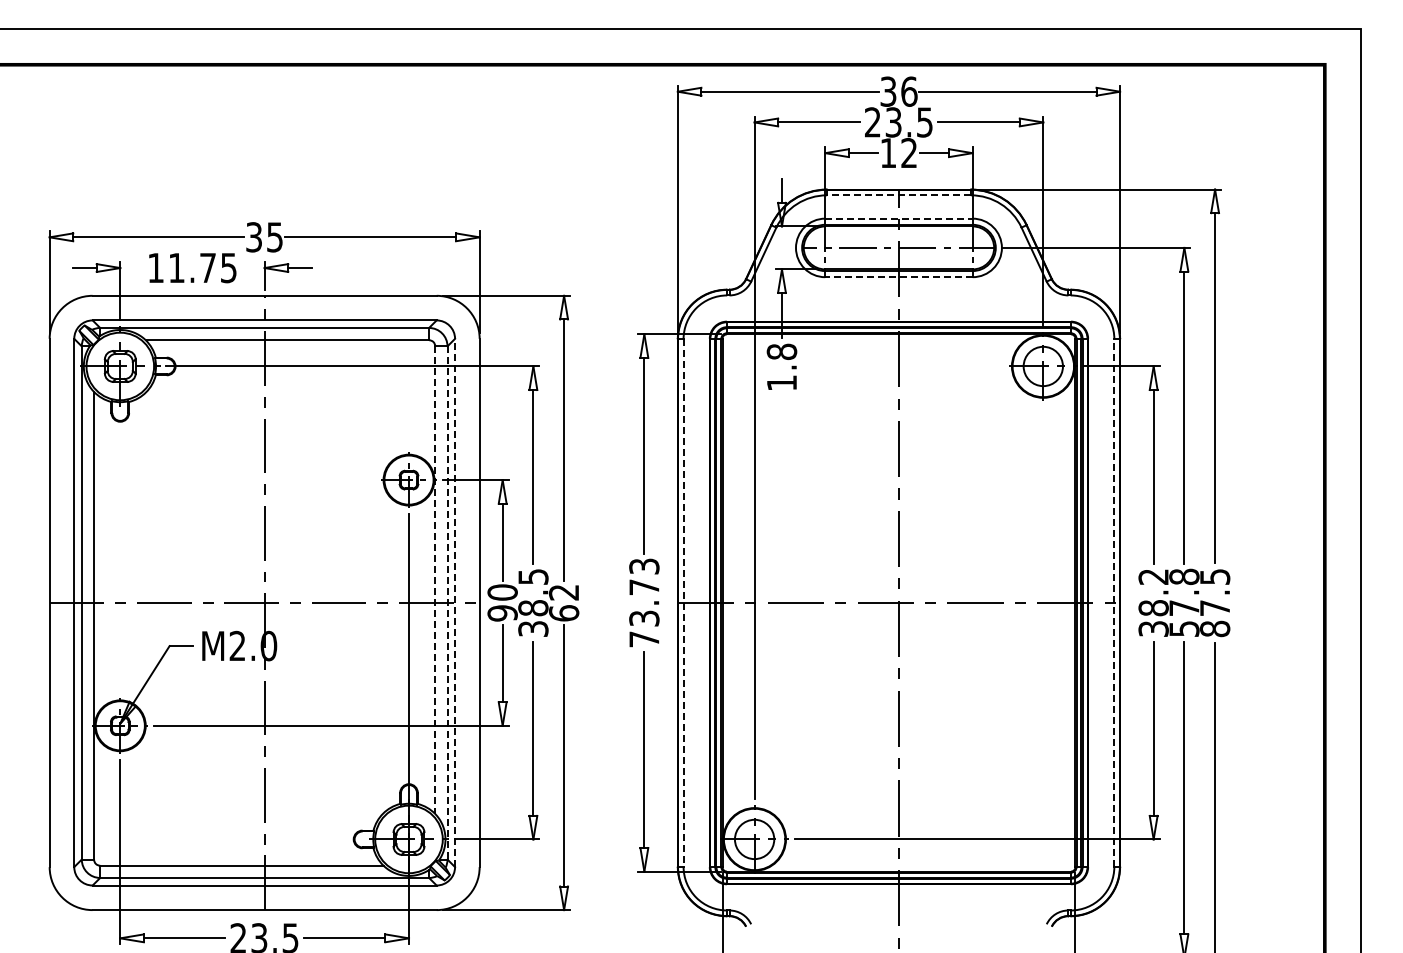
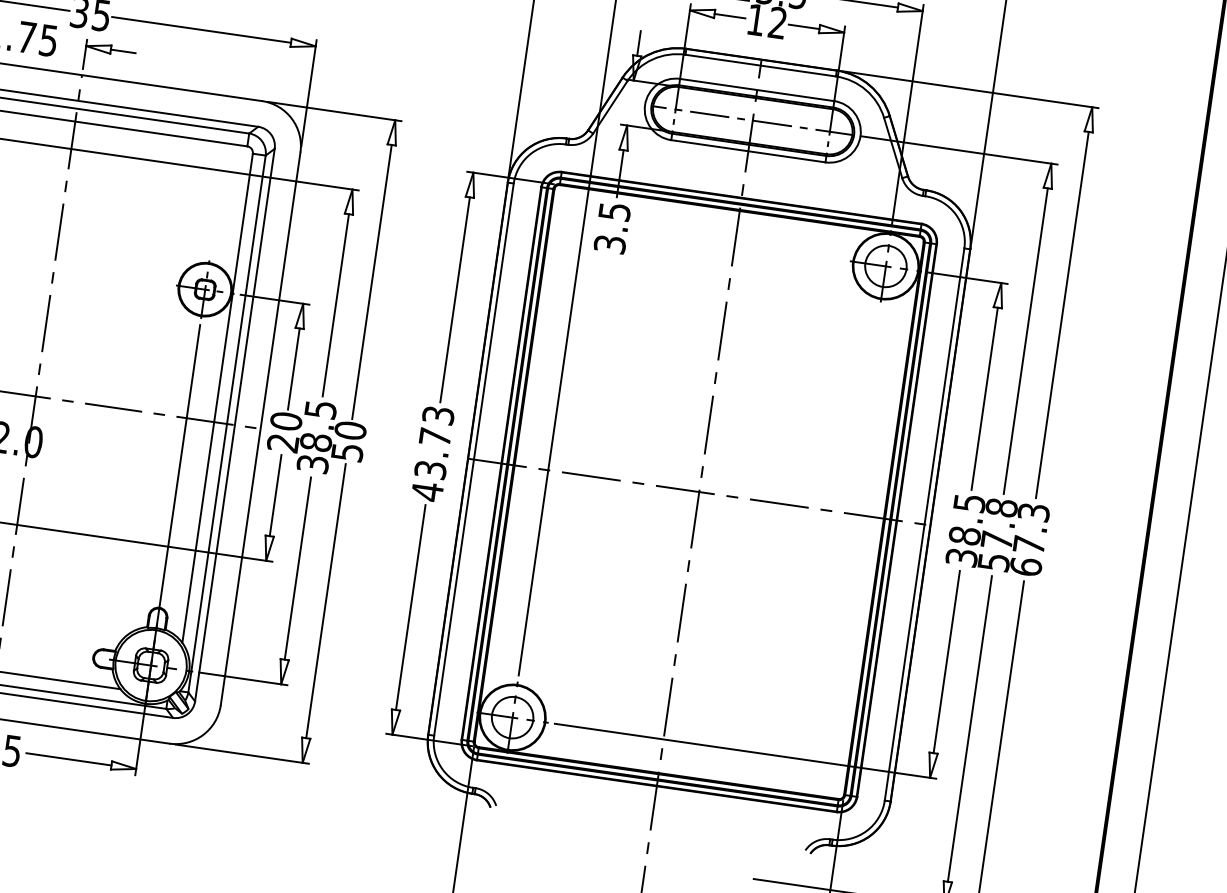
line: (898, 195) -> (760, 65), dashed -> solid
line: (898, 218) -> (756, 89), dashed -> solid
line: (898, 277) -> (747, 151), dashed -> solid
text: (781, 366) -> (612, 226), 1.8 -> 3.5
text: (1153, 576) -> (969, 502), 38.2 -> 38.5
line: (435, 580) -> (217, 398), dashed -> solid
line: (447, 602) -> (227, 423), dashed -> solid
line: (455, 602) -> (235, 424), dashed -> solid
text: (563, 602) -> (348, 440), 62 -> 50
line: (683, 602) -> (473, 459), dashed -> solid
line: (1114, 602) -> (924, 524), dashed -> solid
text: (1214, 603) -> (1029, 540), 87.5 -> 67.3
text: (502, 613) -> (282, 443), 90 -> 20
text: (644, 639) -> (427, 491), 73.73 -> 43.73

